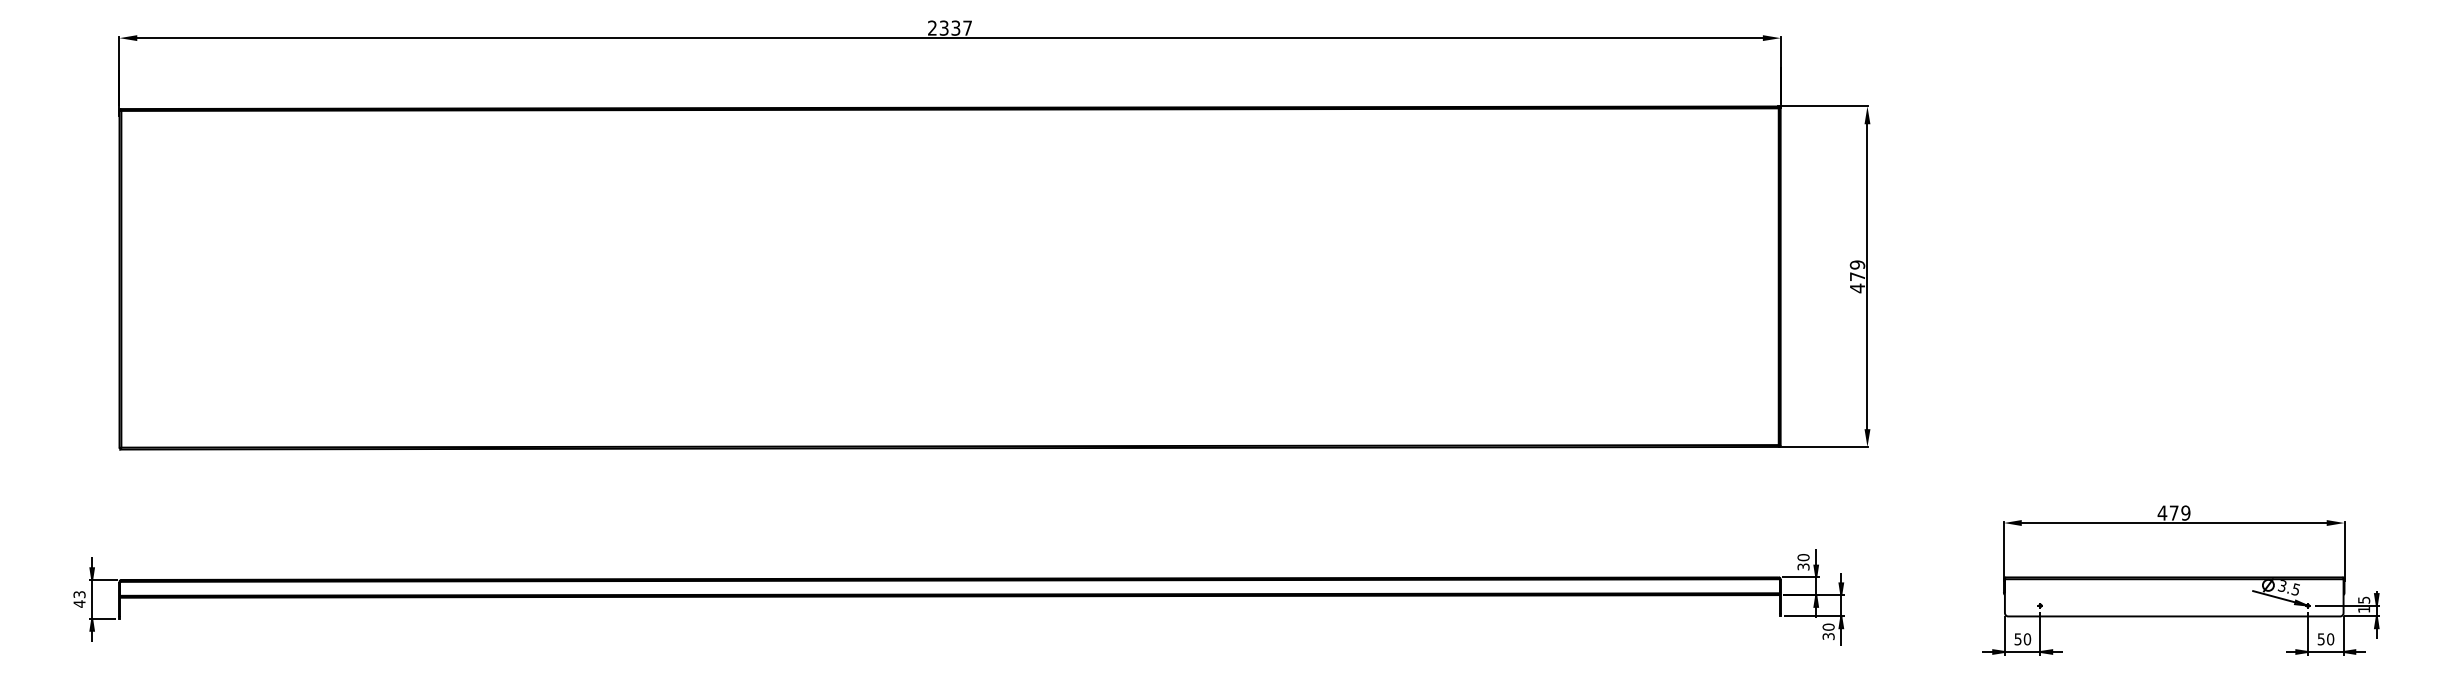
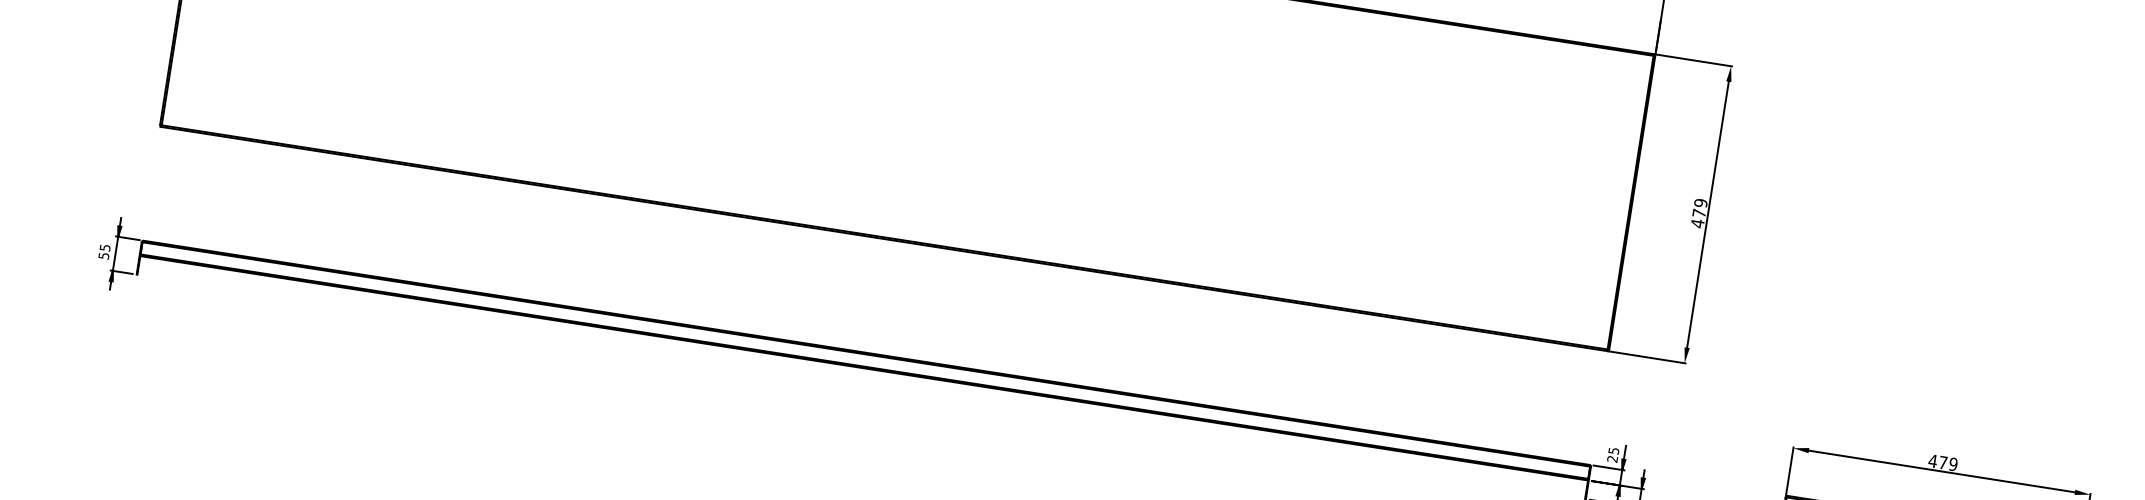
text: (1803, 562) -> (1613, 455), 30 -> 25
text: (79, 599) -> (104, 252), 43 -> 55

